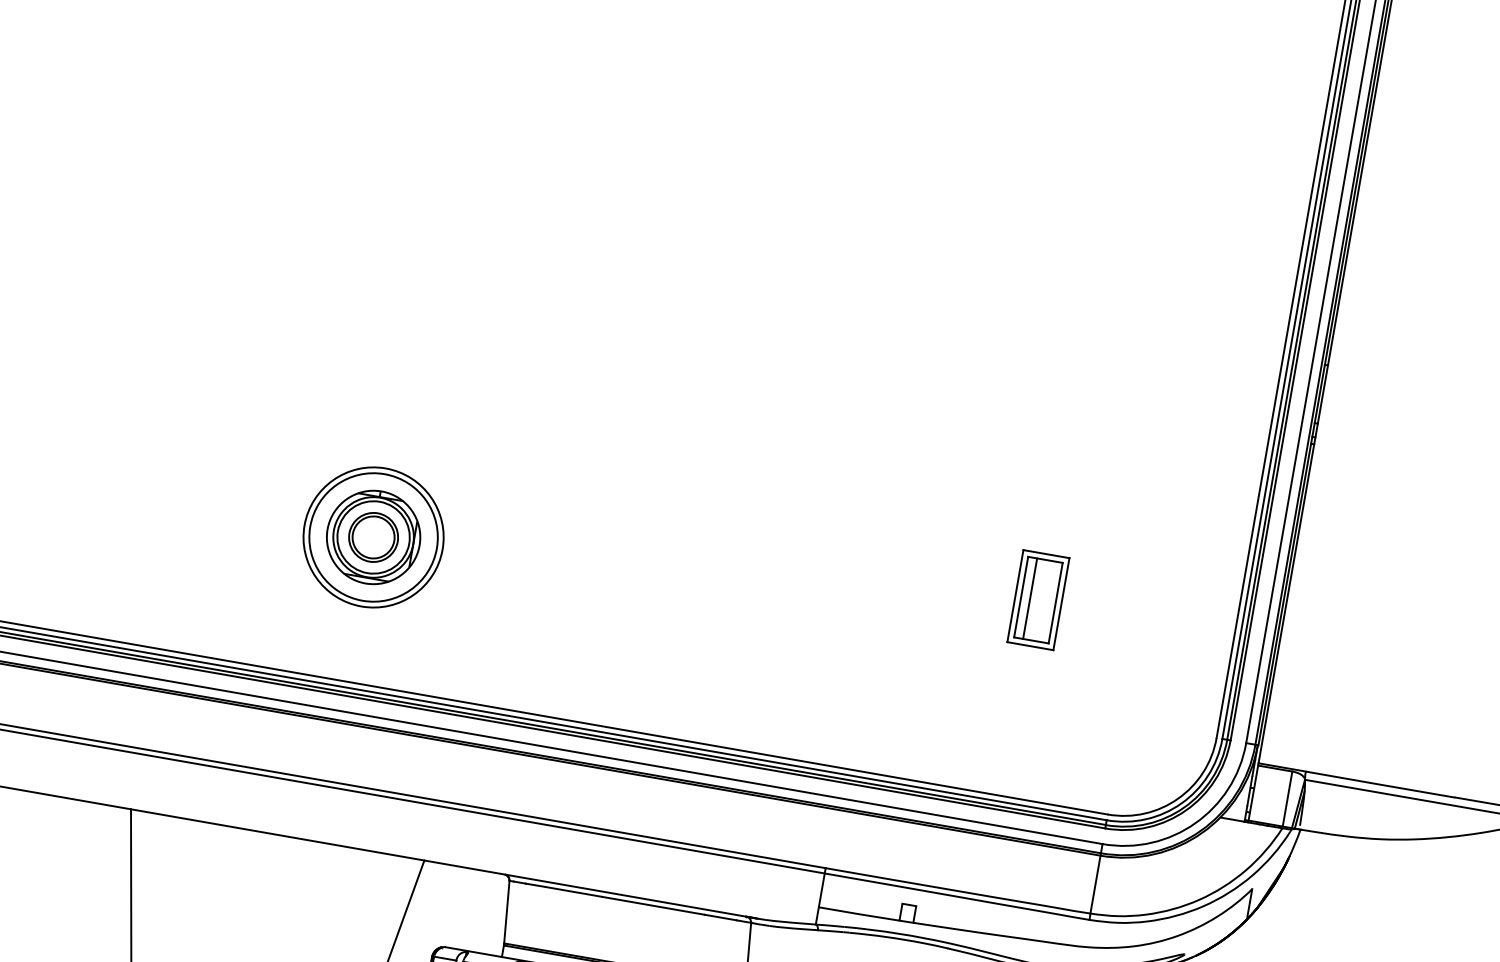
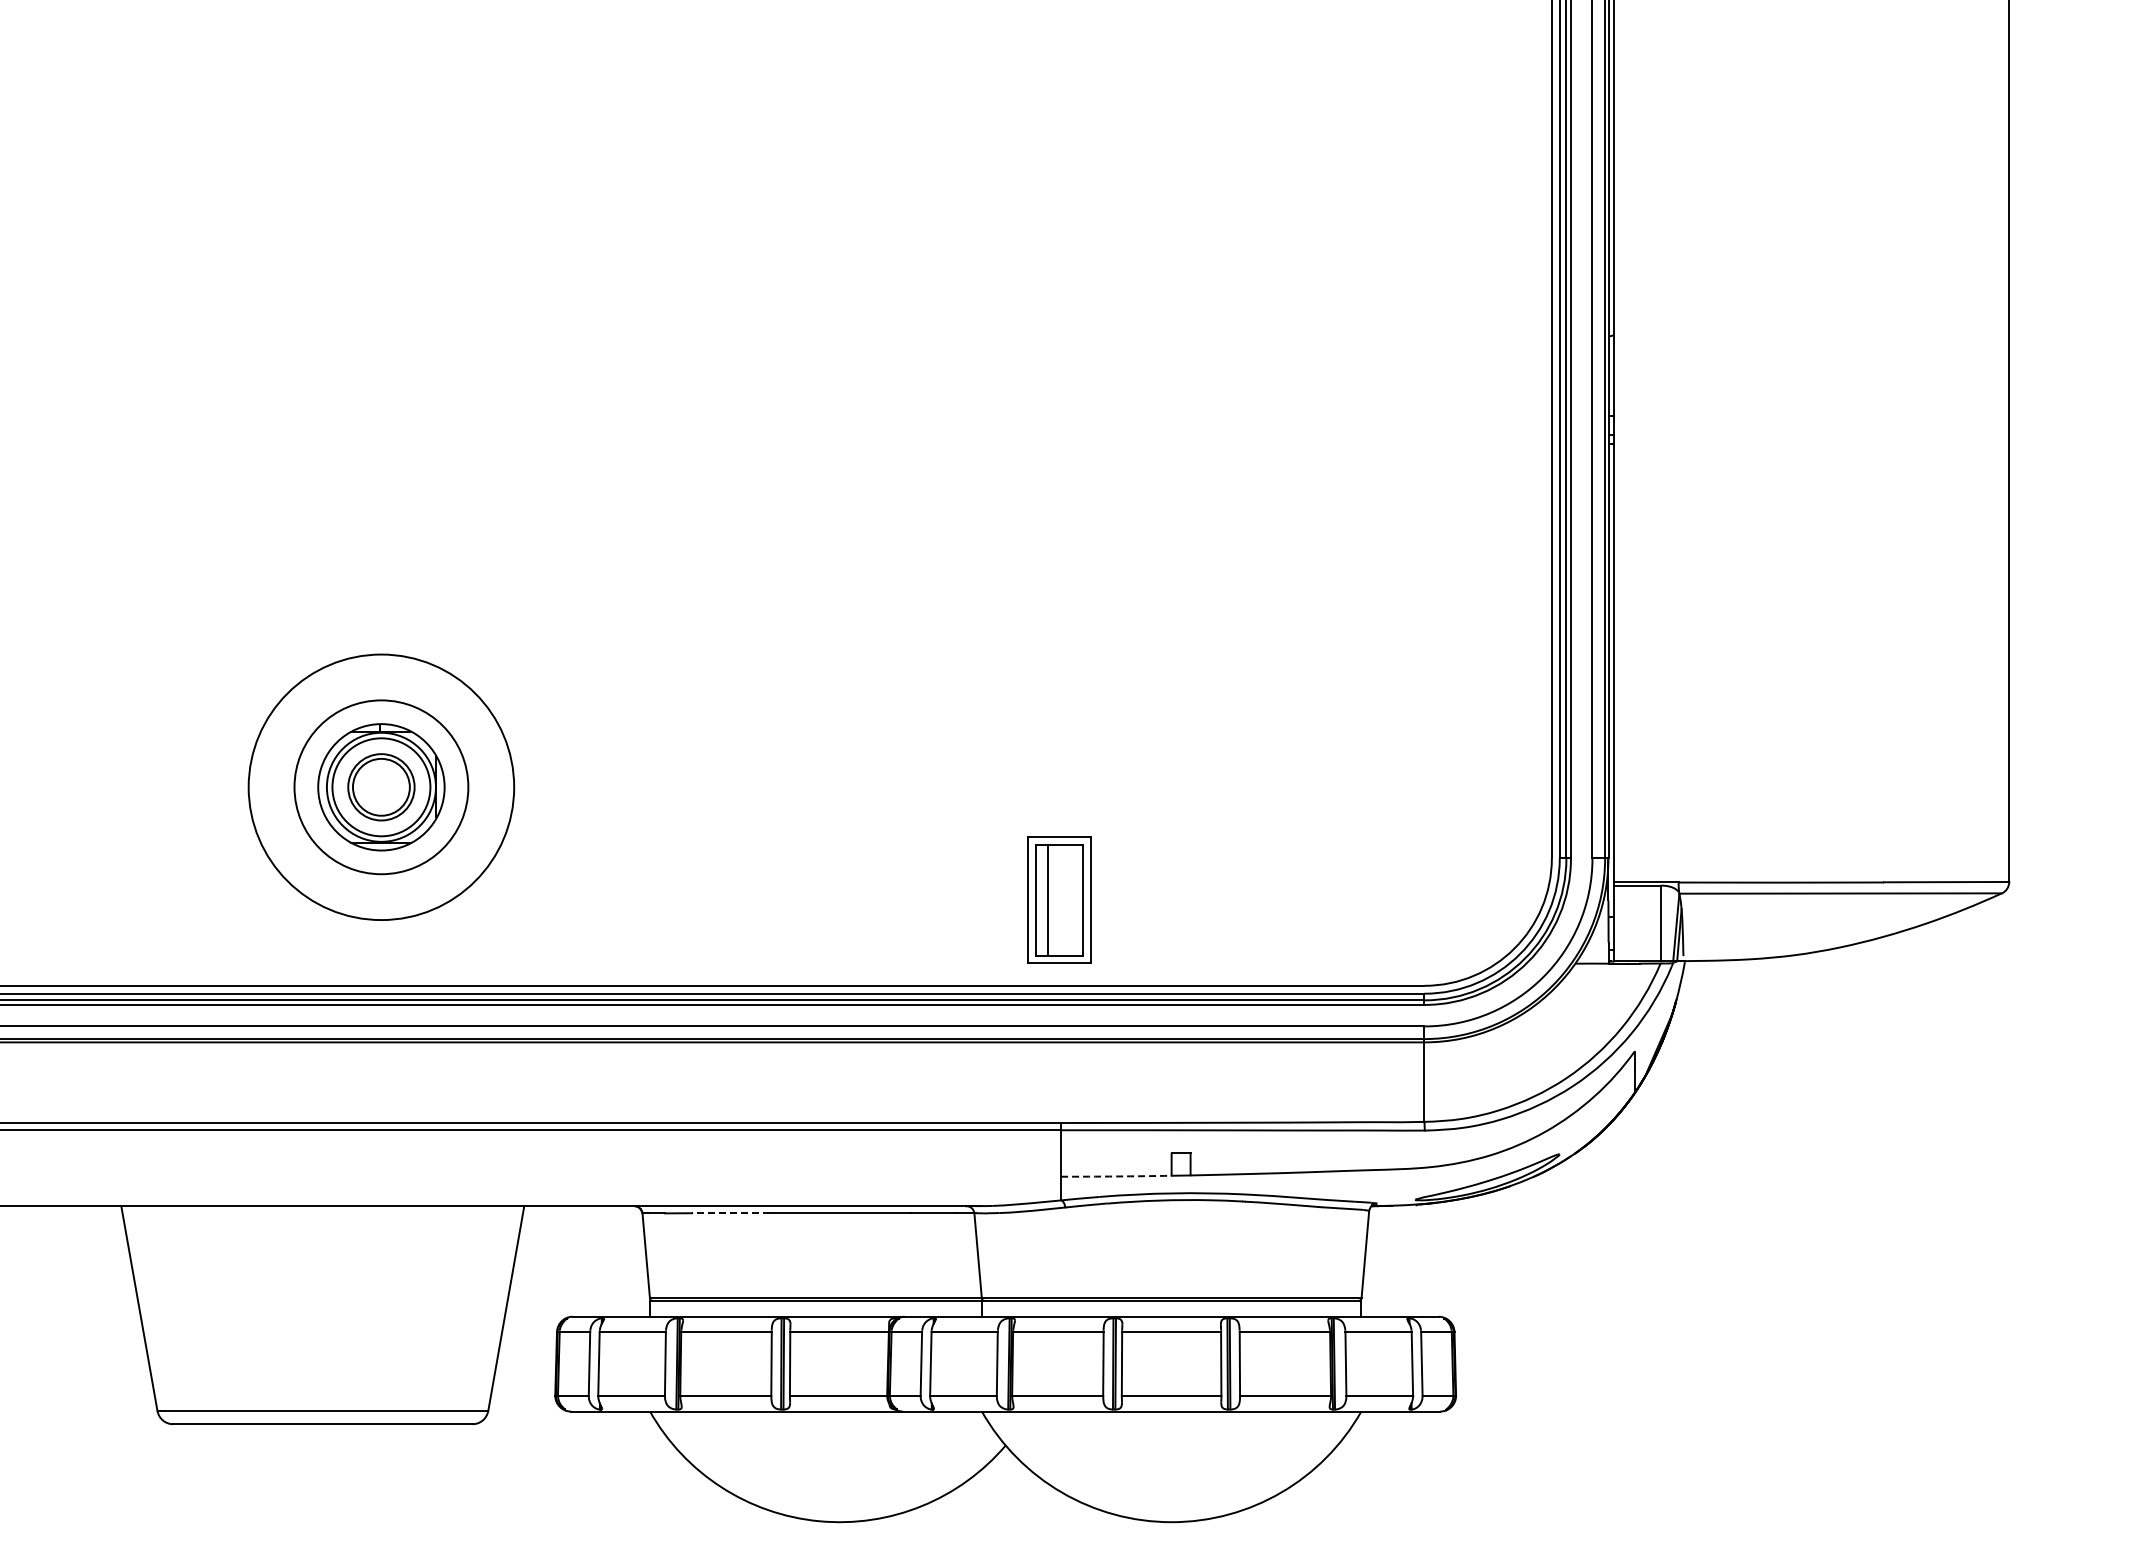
circle: (373, 537) -> (381, 787), size x1.4
part: (1038, 599) -> (1059, 899), moved
line: (573, 892) -> (730, 1213), solid -> dashed
arc: (859, 914) -> (1116, 1176), solid -> dashed

